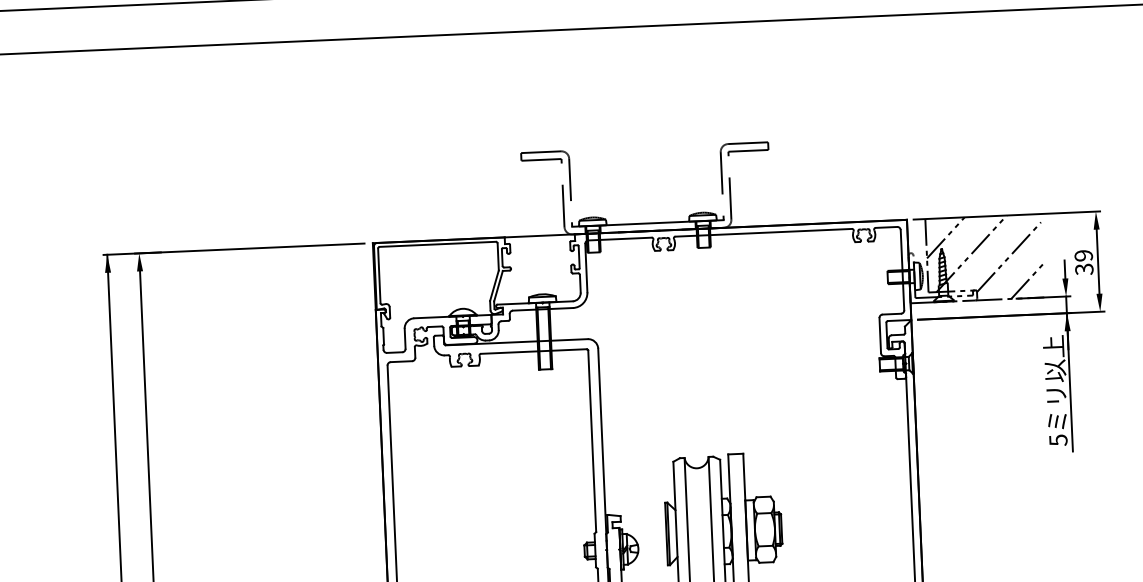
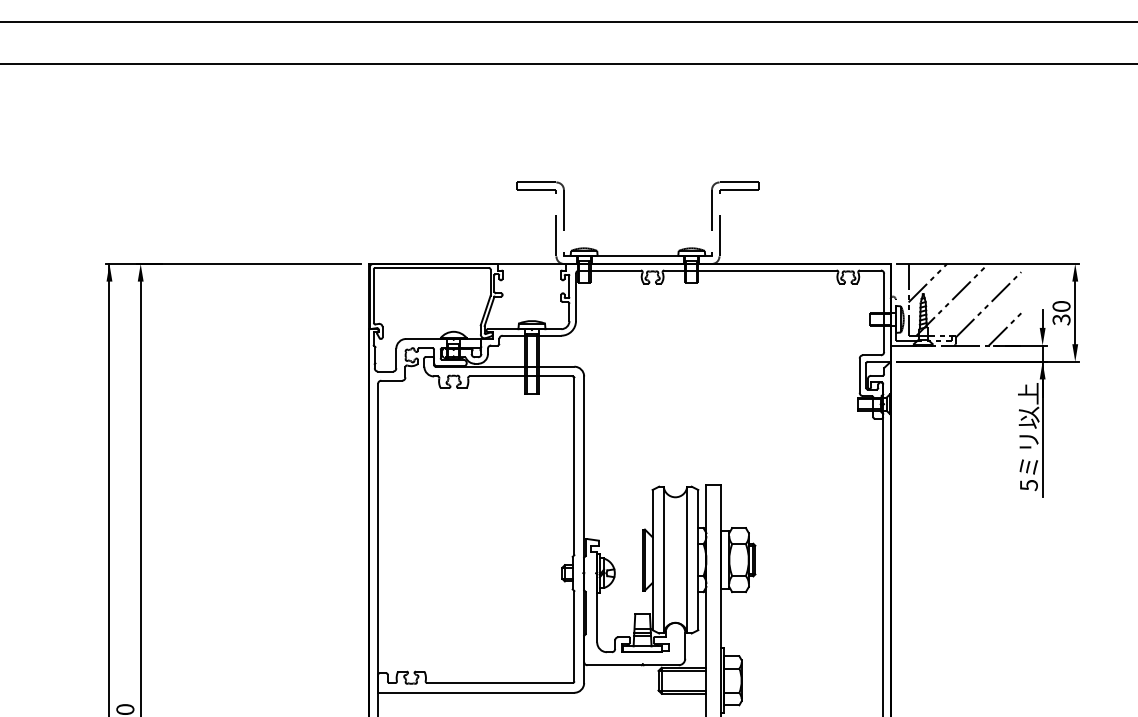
text: (1083, 255) -> (1061, 306), 39 -> 30

